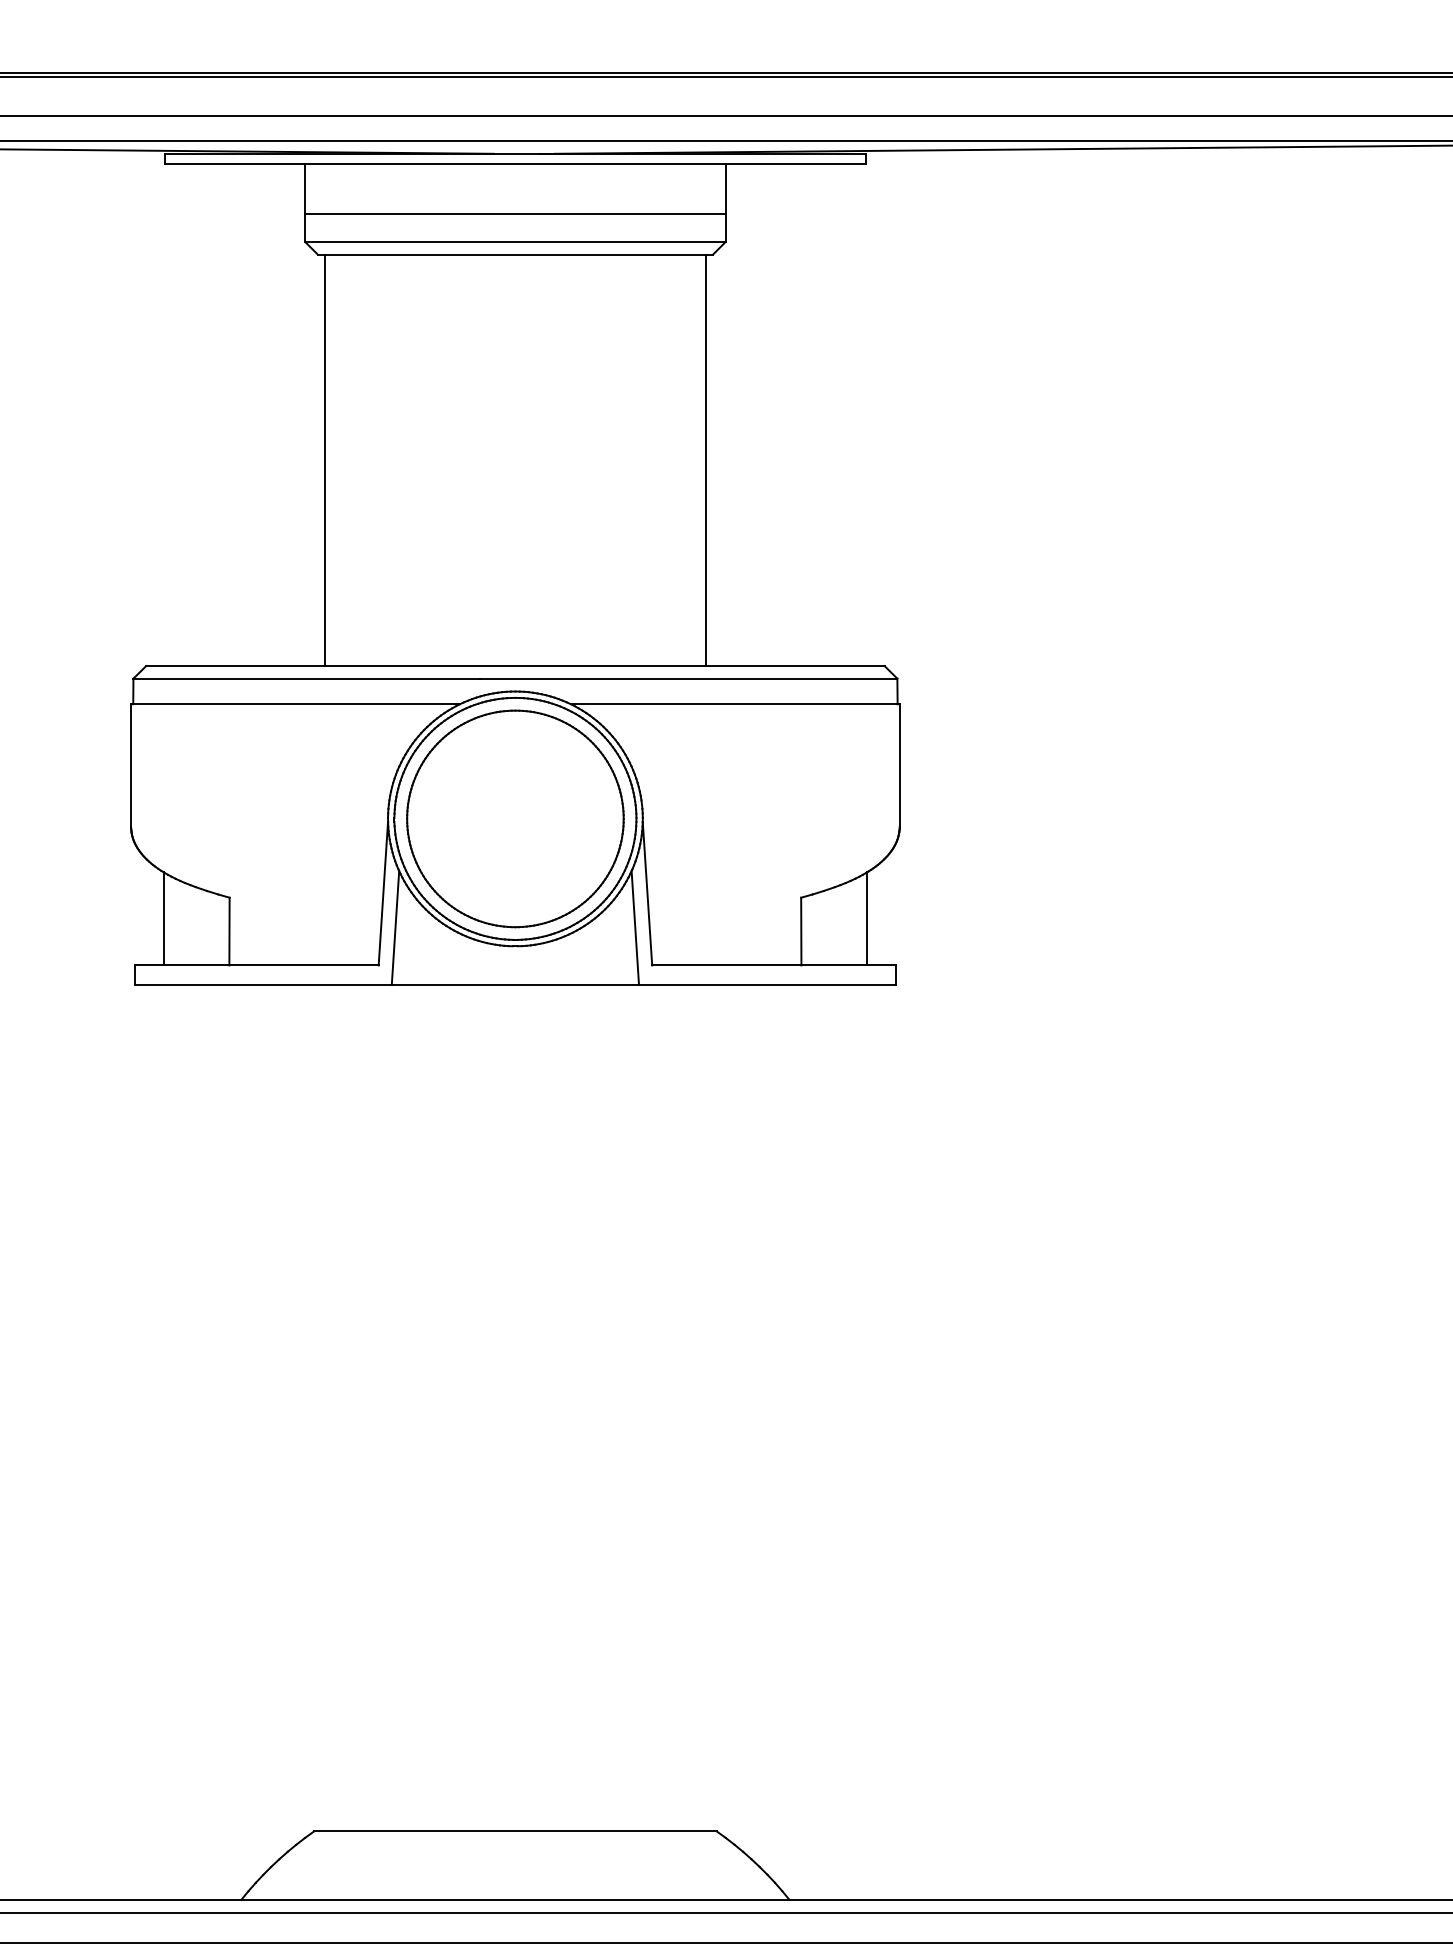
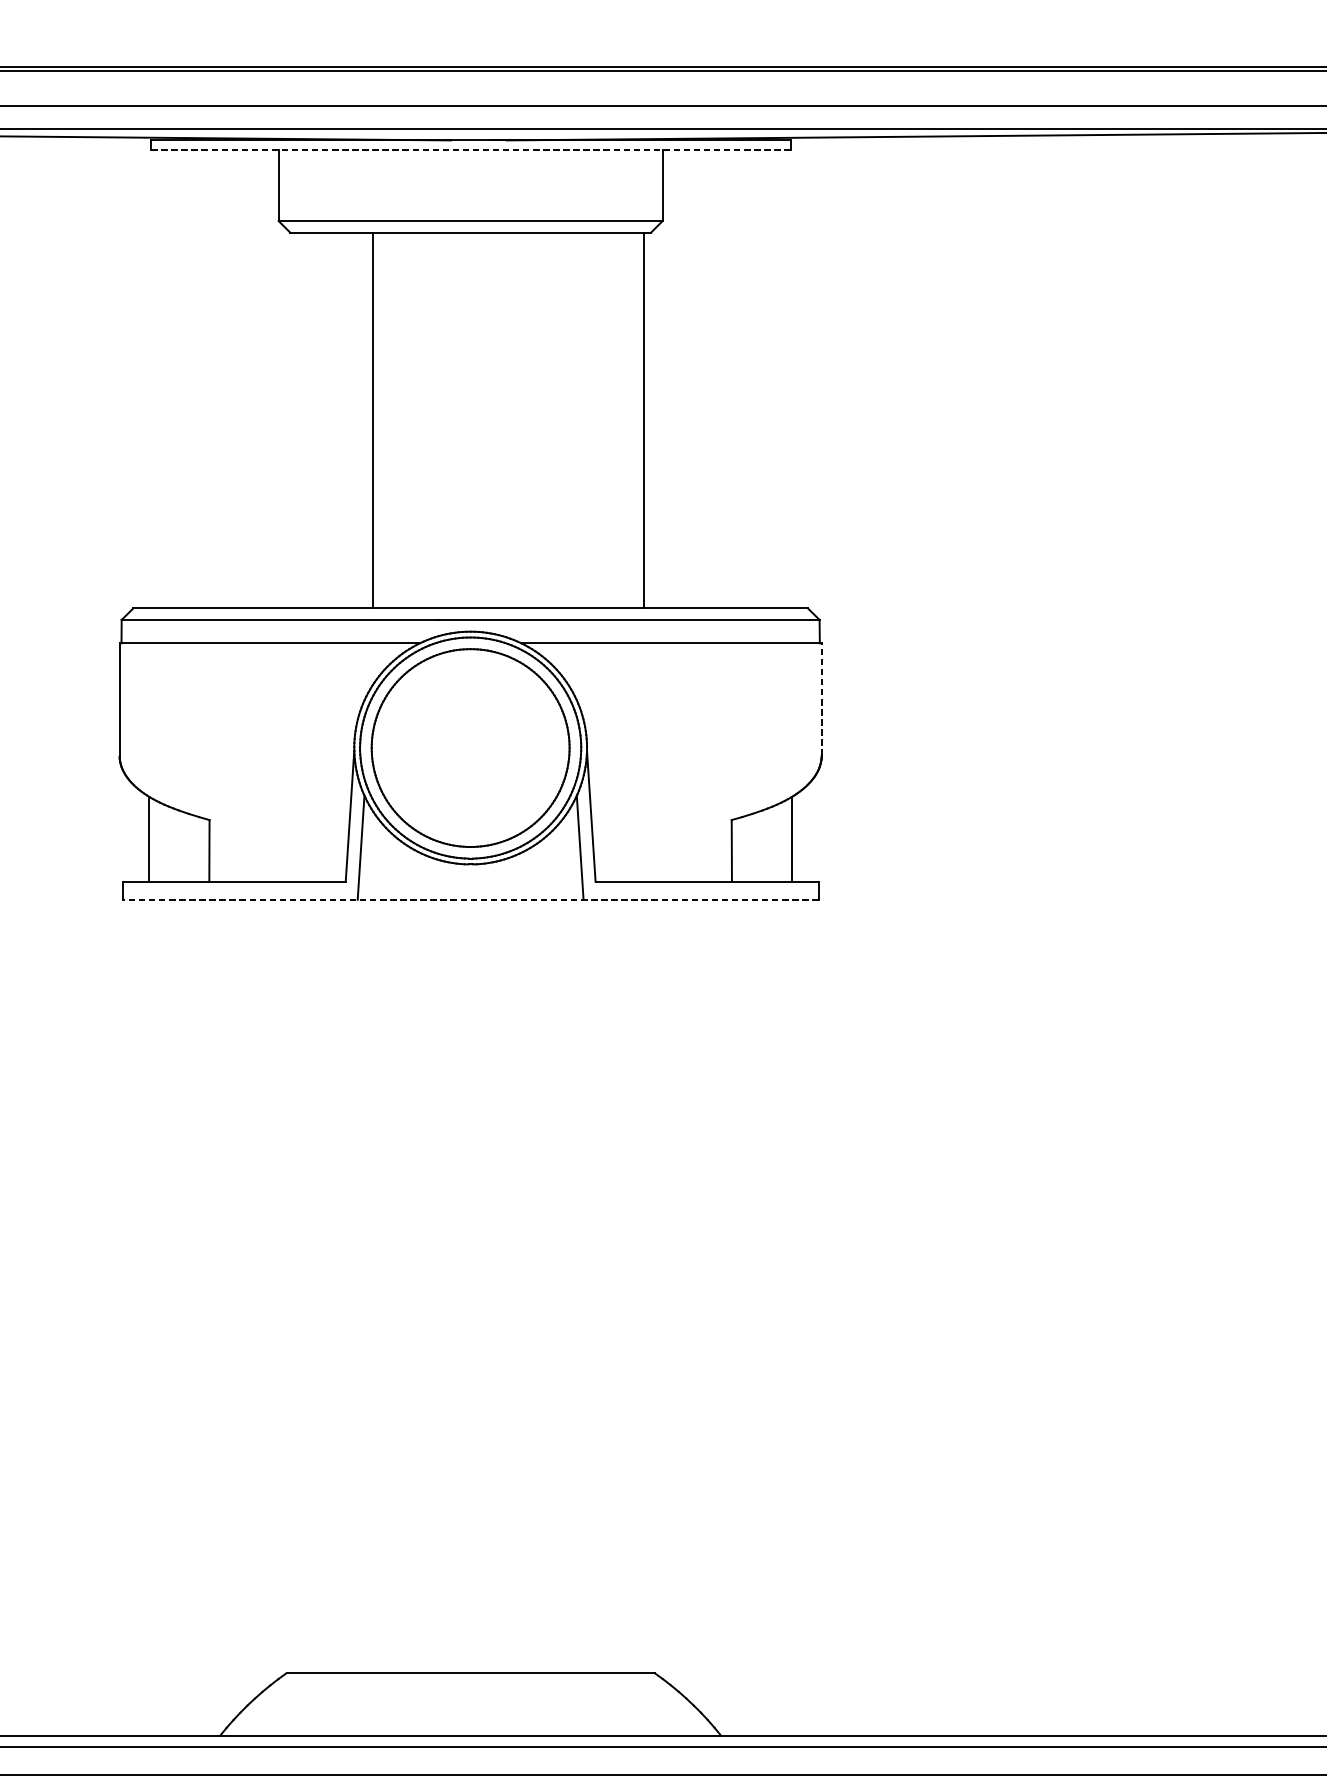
line: (514, 163) -> (469, 149), solid -> dashed
line: (515, 213) -> (470, 194), removed
line: (325, 460) -> (372, 420), moved
line: (899, 765) -> (821, 699), solid -> dashed
line: (515, 984) -> (470, 899), solid -> dashed

